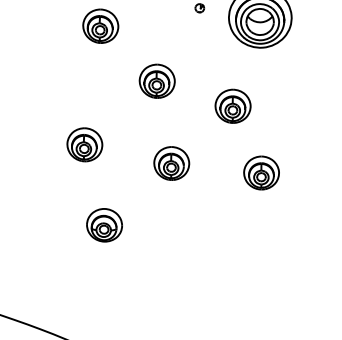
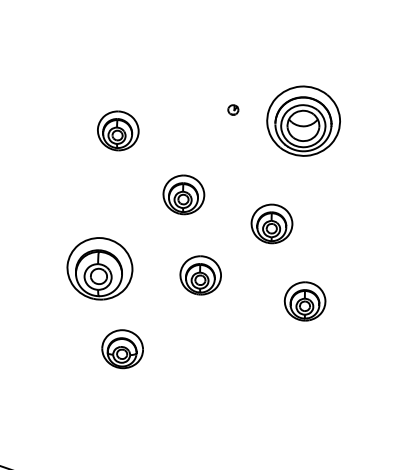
part: (84, 144) -> (99, 268), size x1.6
part: (171, 163) -> (200, 275), moved
part: (104, 225) -> (122, 349), moved

